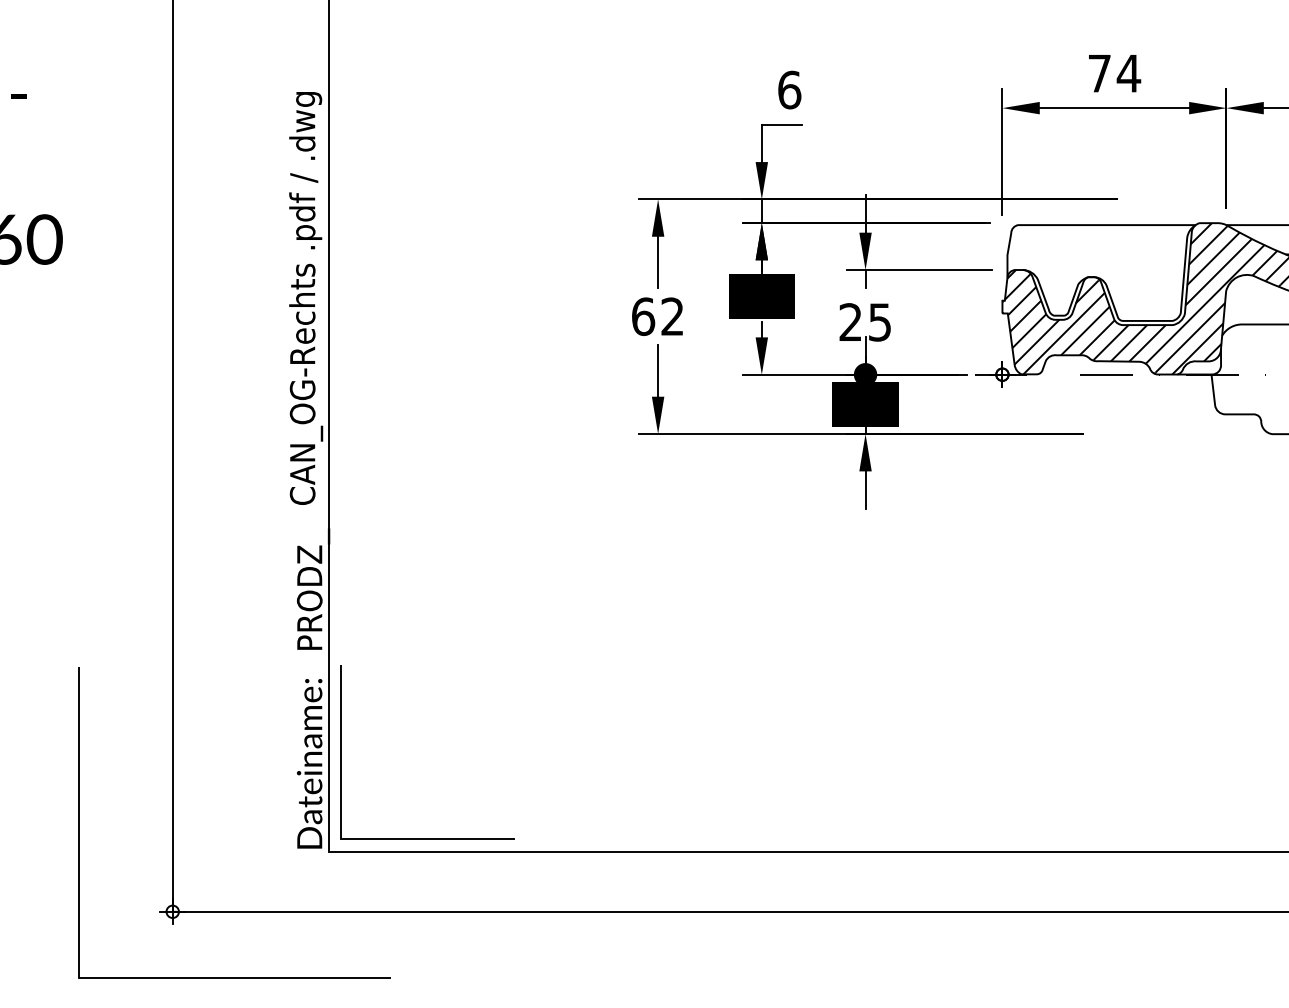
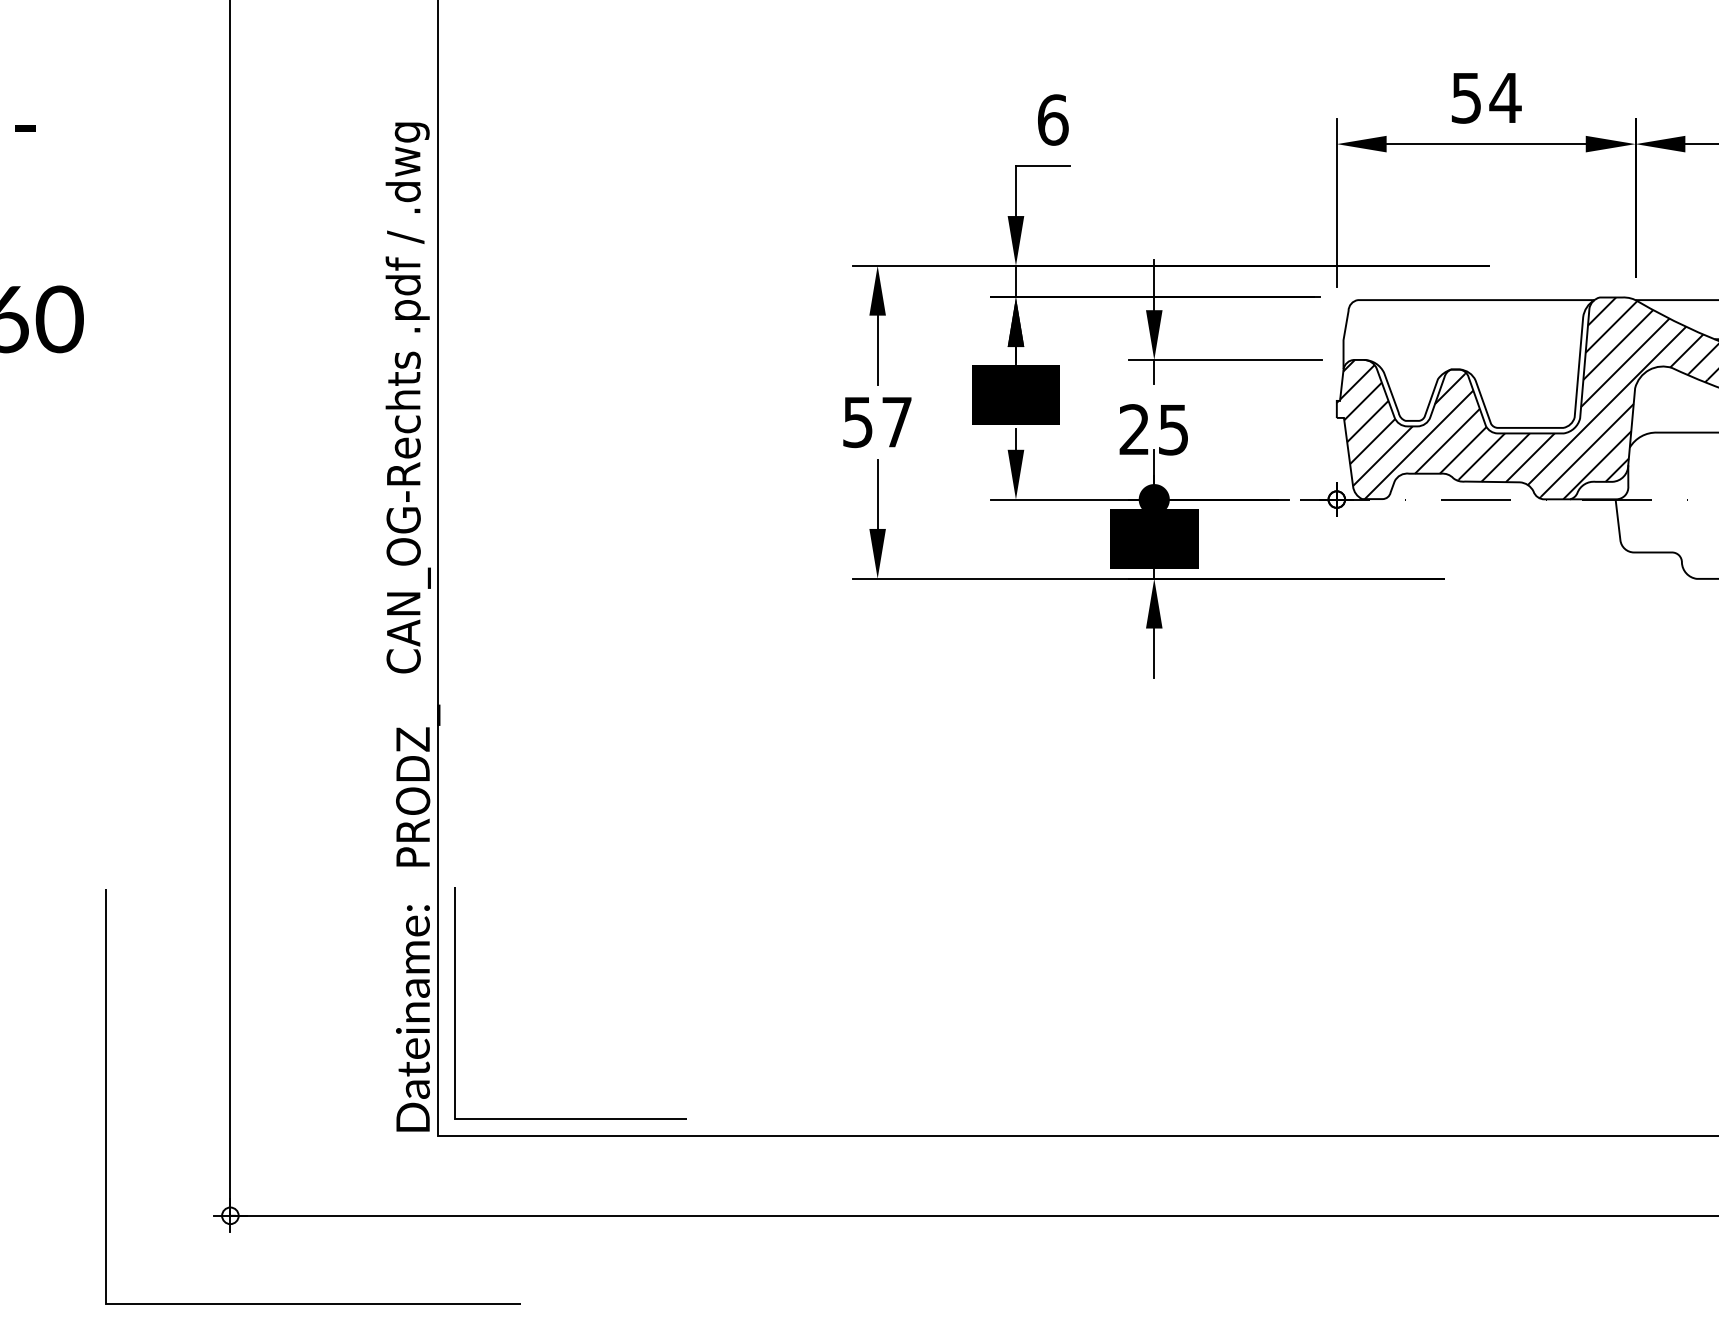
text: (1098, 73) -> (1465, 98), 74 -> 54
text: (657, 316) -> (876, 422), 62 -> 57

